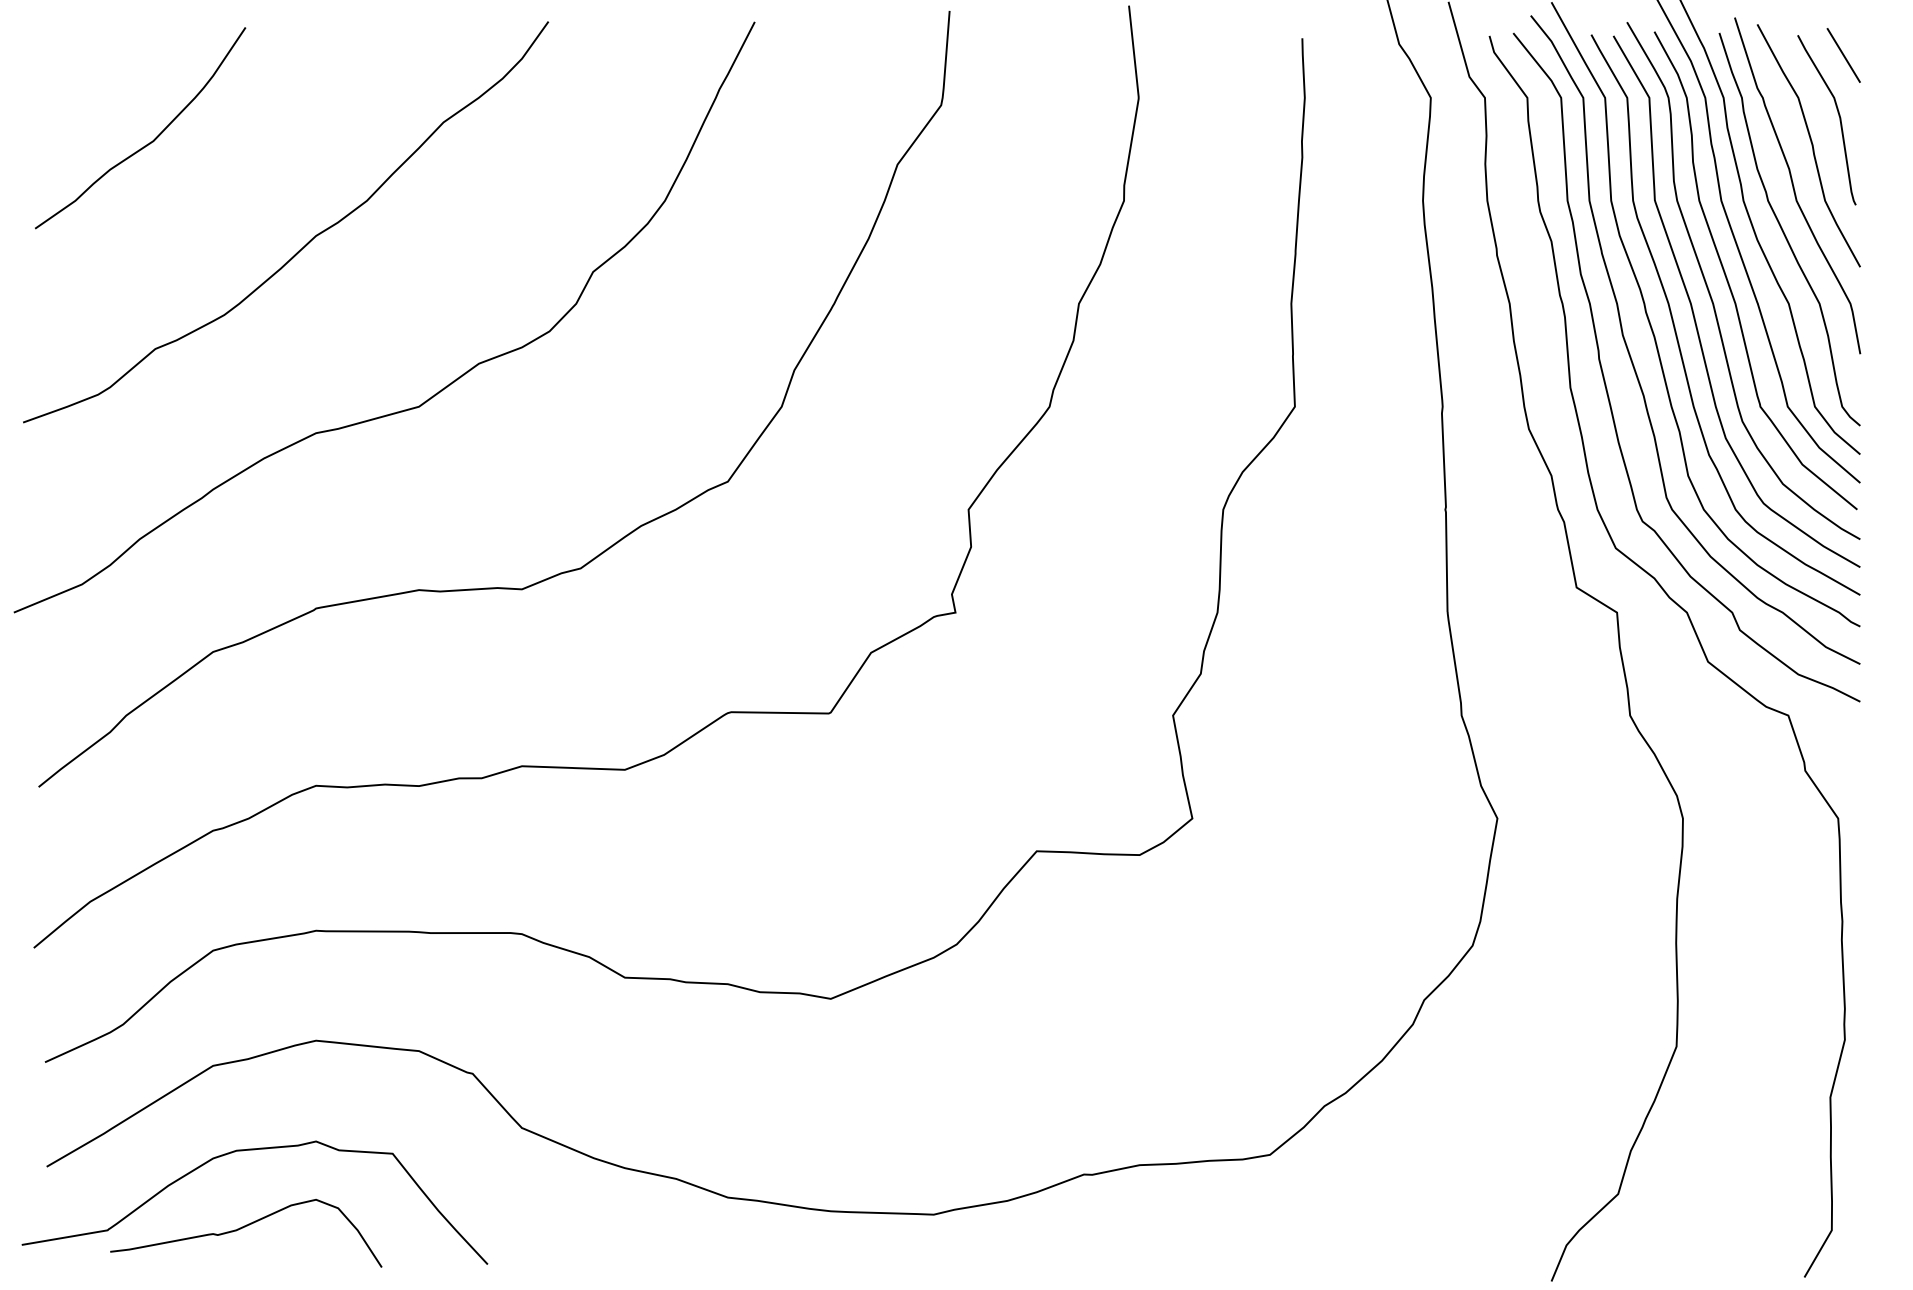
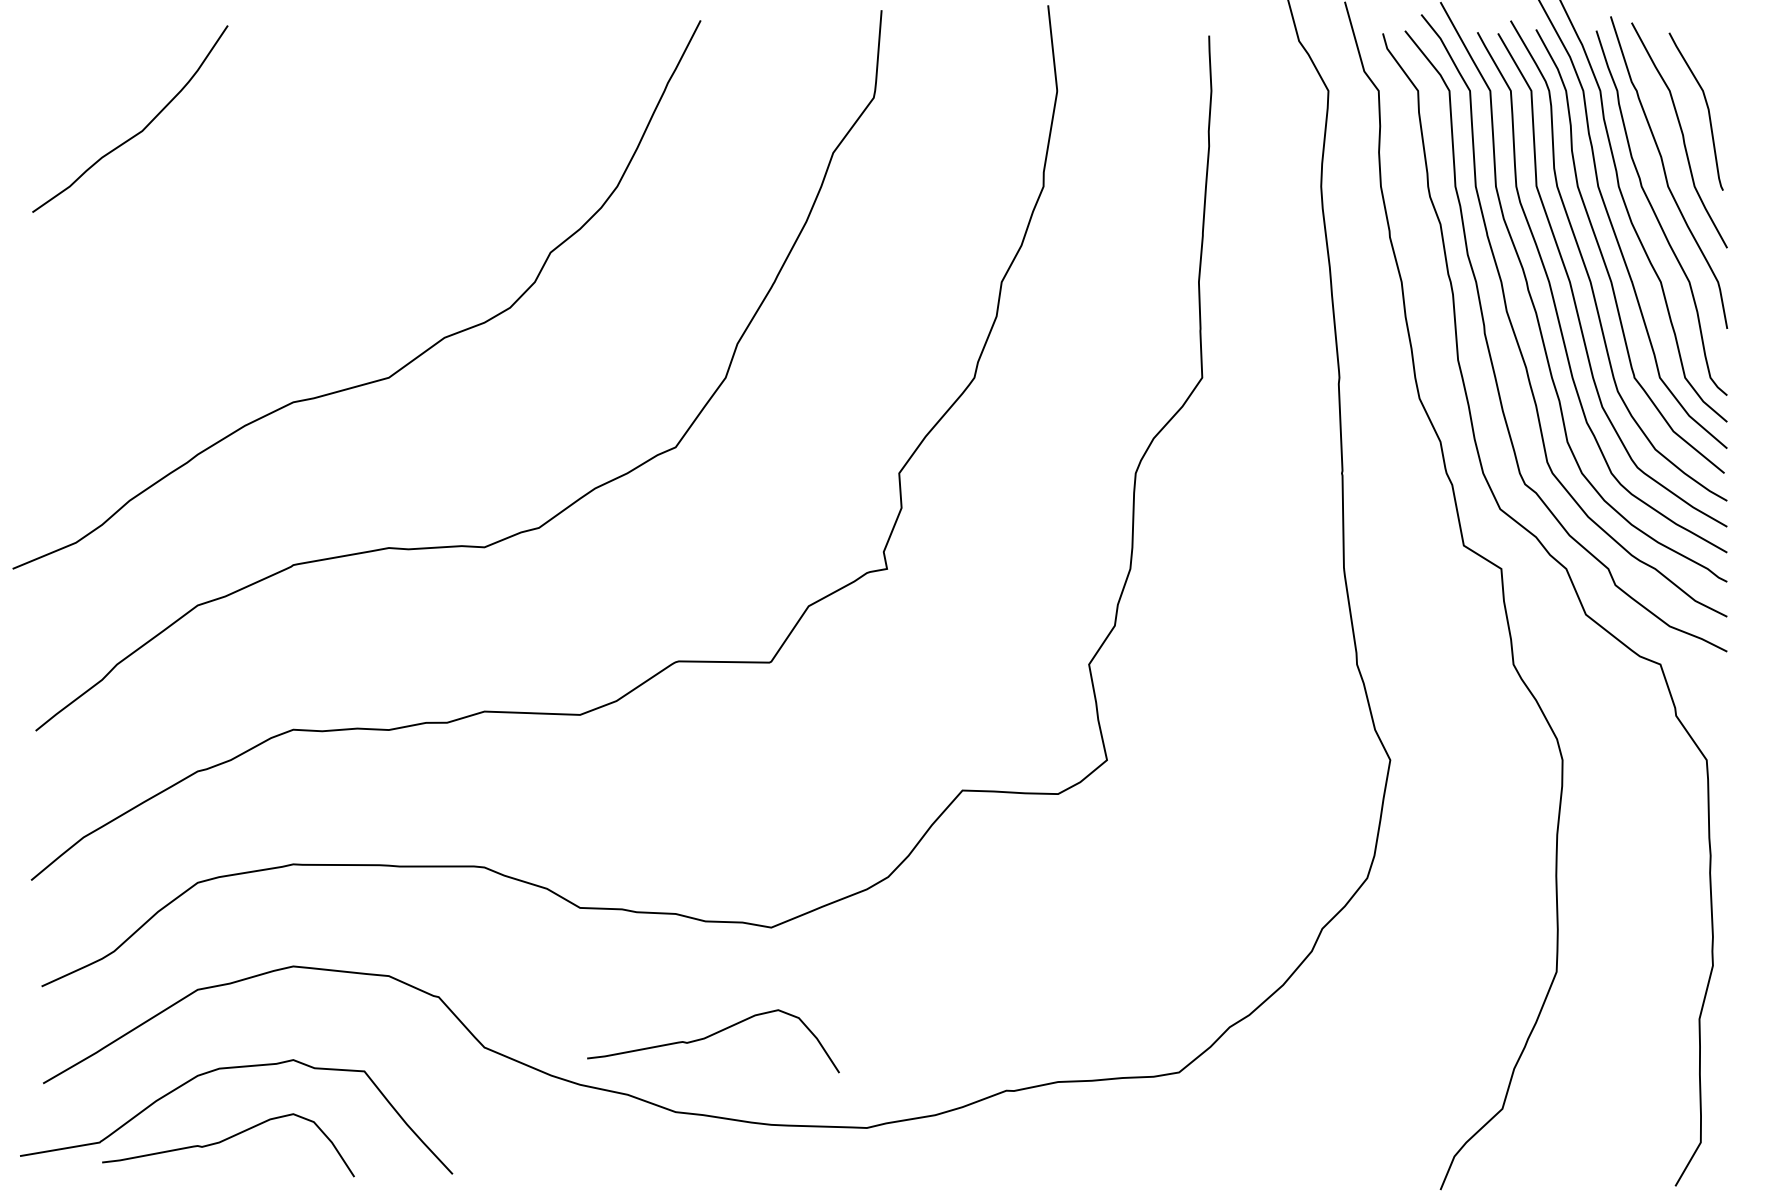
line: (1843, 55) -> (1711, 51), removed
curve: (305, 243) -> (283, 226), removed
curve: (766, 1116) -> (711, 1036), added

